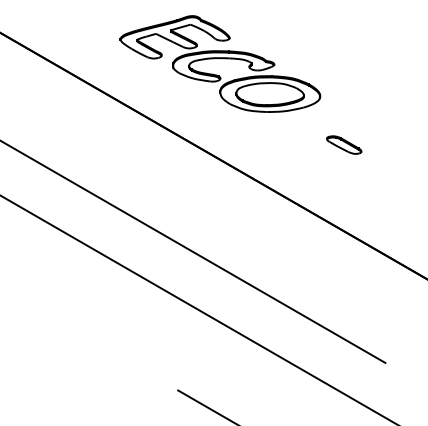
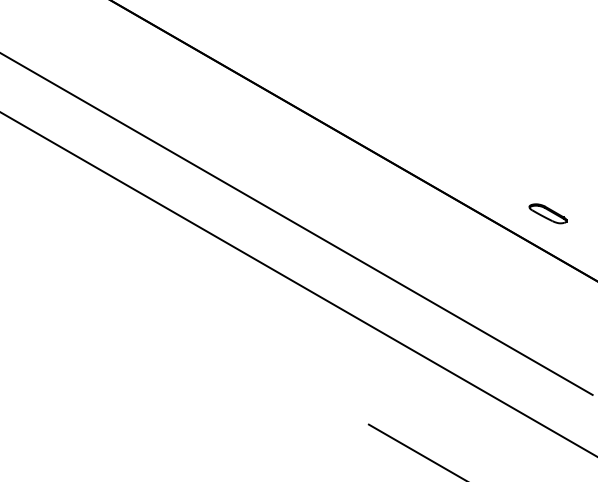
part: (220, 63) -> (414, 71), removed
part: (343, 144) -> (547, 213), moved

